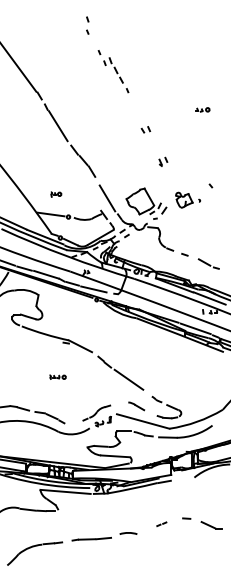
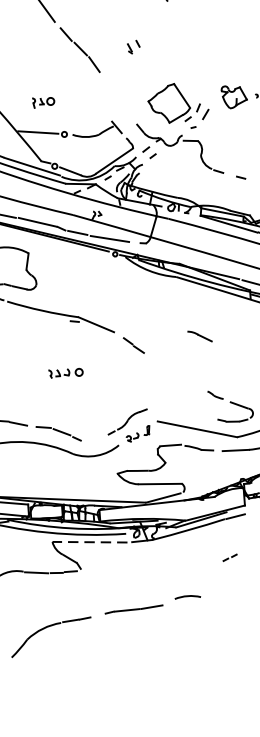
part: (163, 161) -> (133, 46), moved
part: (56, 194) -> (44, 102), size x1.4
line: (107, 198) -> (120, 102), removed
part: (57, 376) -> (65, 372), size x1.4
line: (128, 379) -> (171, 368), removed
line: (136, 406) -> (200, 336), moved
line: (65, 491) -> (89, 541), solid -> dashed
part: (161, 523) -> (229, 556), moved

